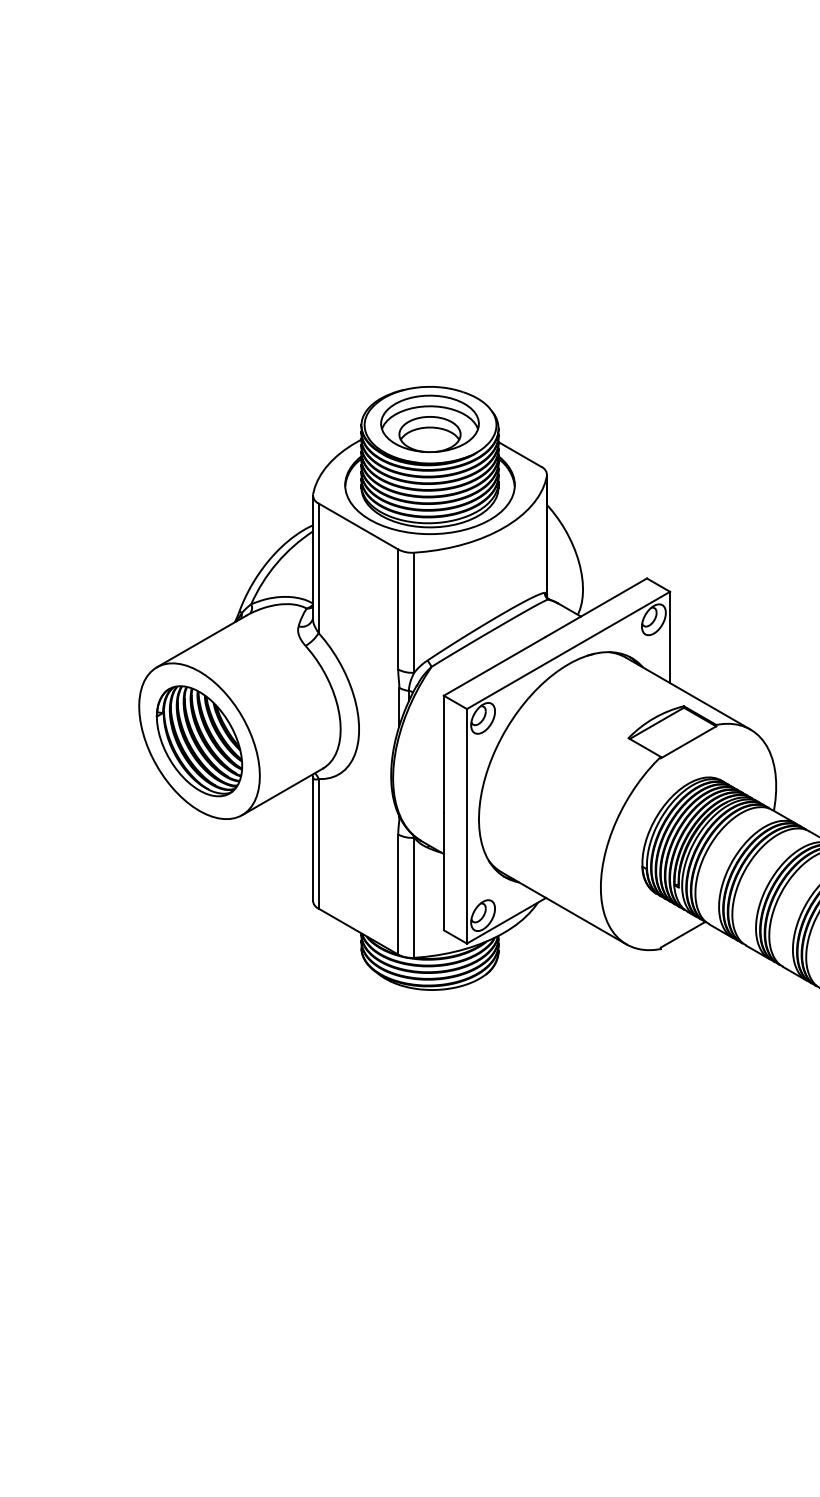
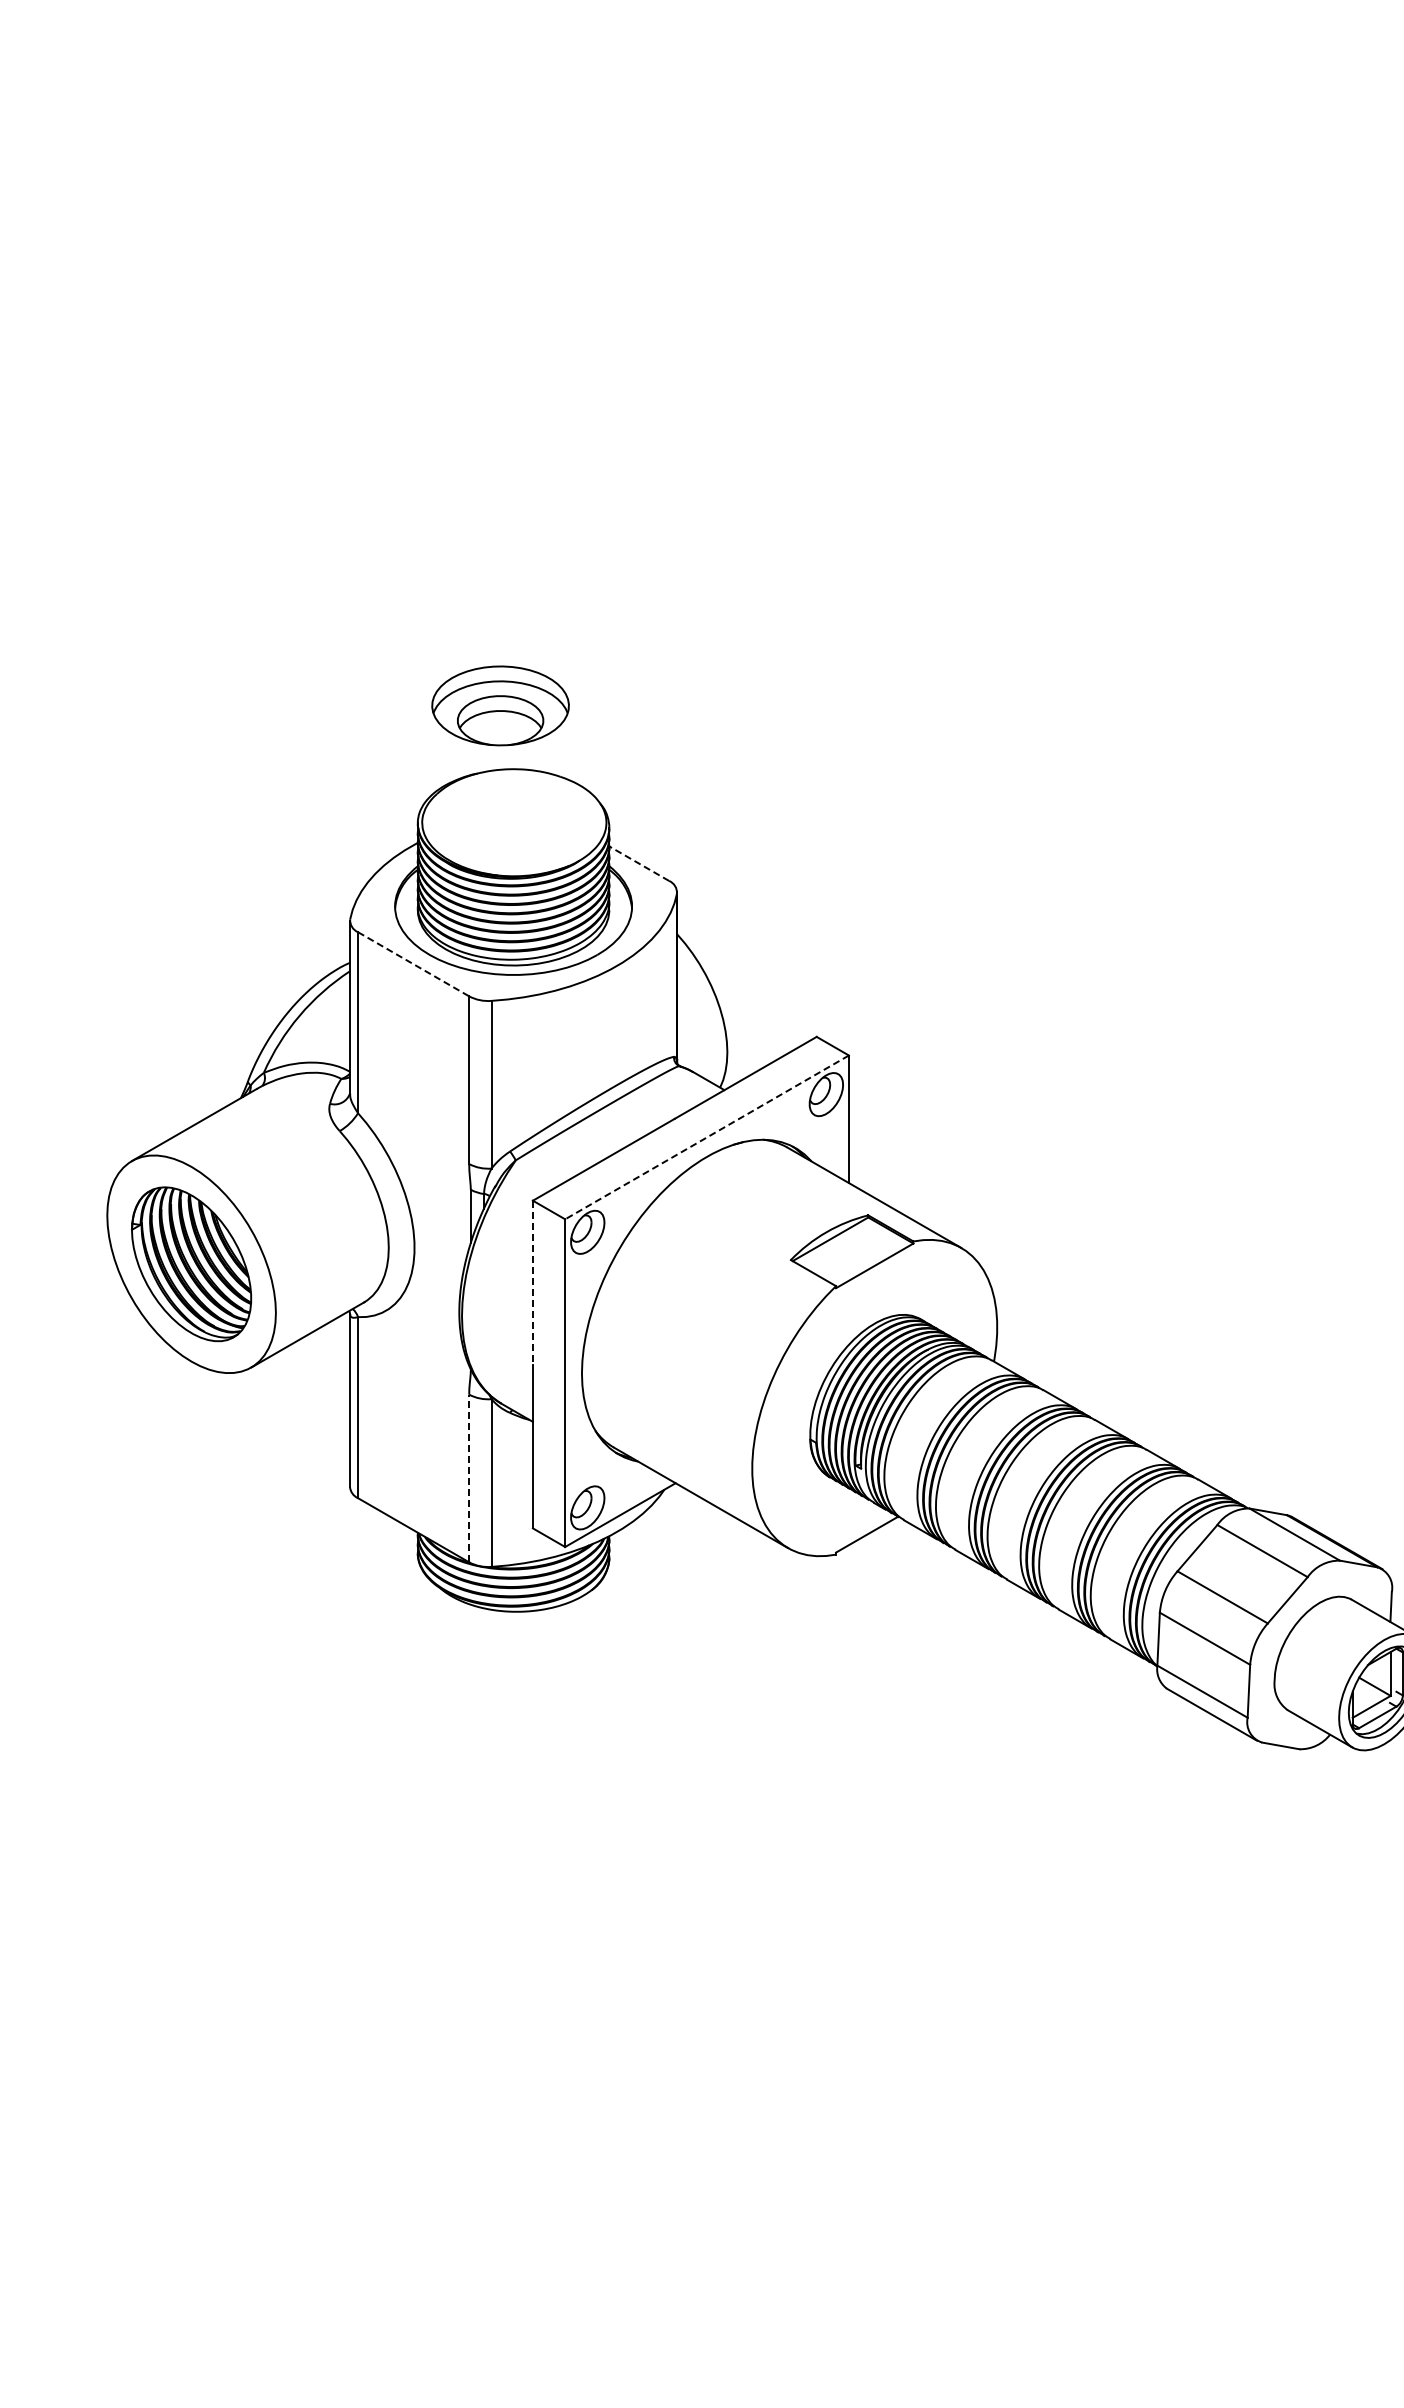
part: (429, 423) -> (500, 705), moved
line: (520, 454) -> (639, 863), solid -> dashed
line: (359, 526) -> (414, 964), solid -> dashed
line: (568, 650) -> (707, 1137), solid -> dashed
line: (443, 754) -> (532, 1282), solid -> dashed
line: (398, 894) -> (469, 1478), solid -> dashed

